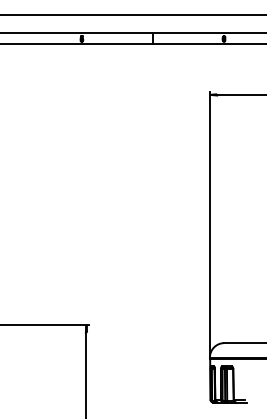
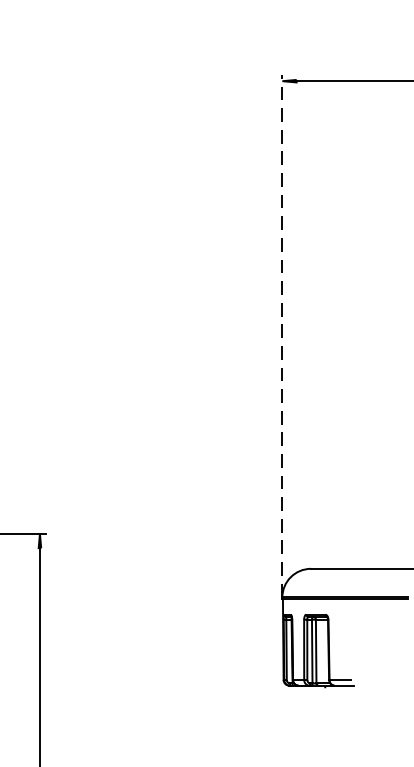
line: (209, 224) -> (281, 335), solid -> dashed

